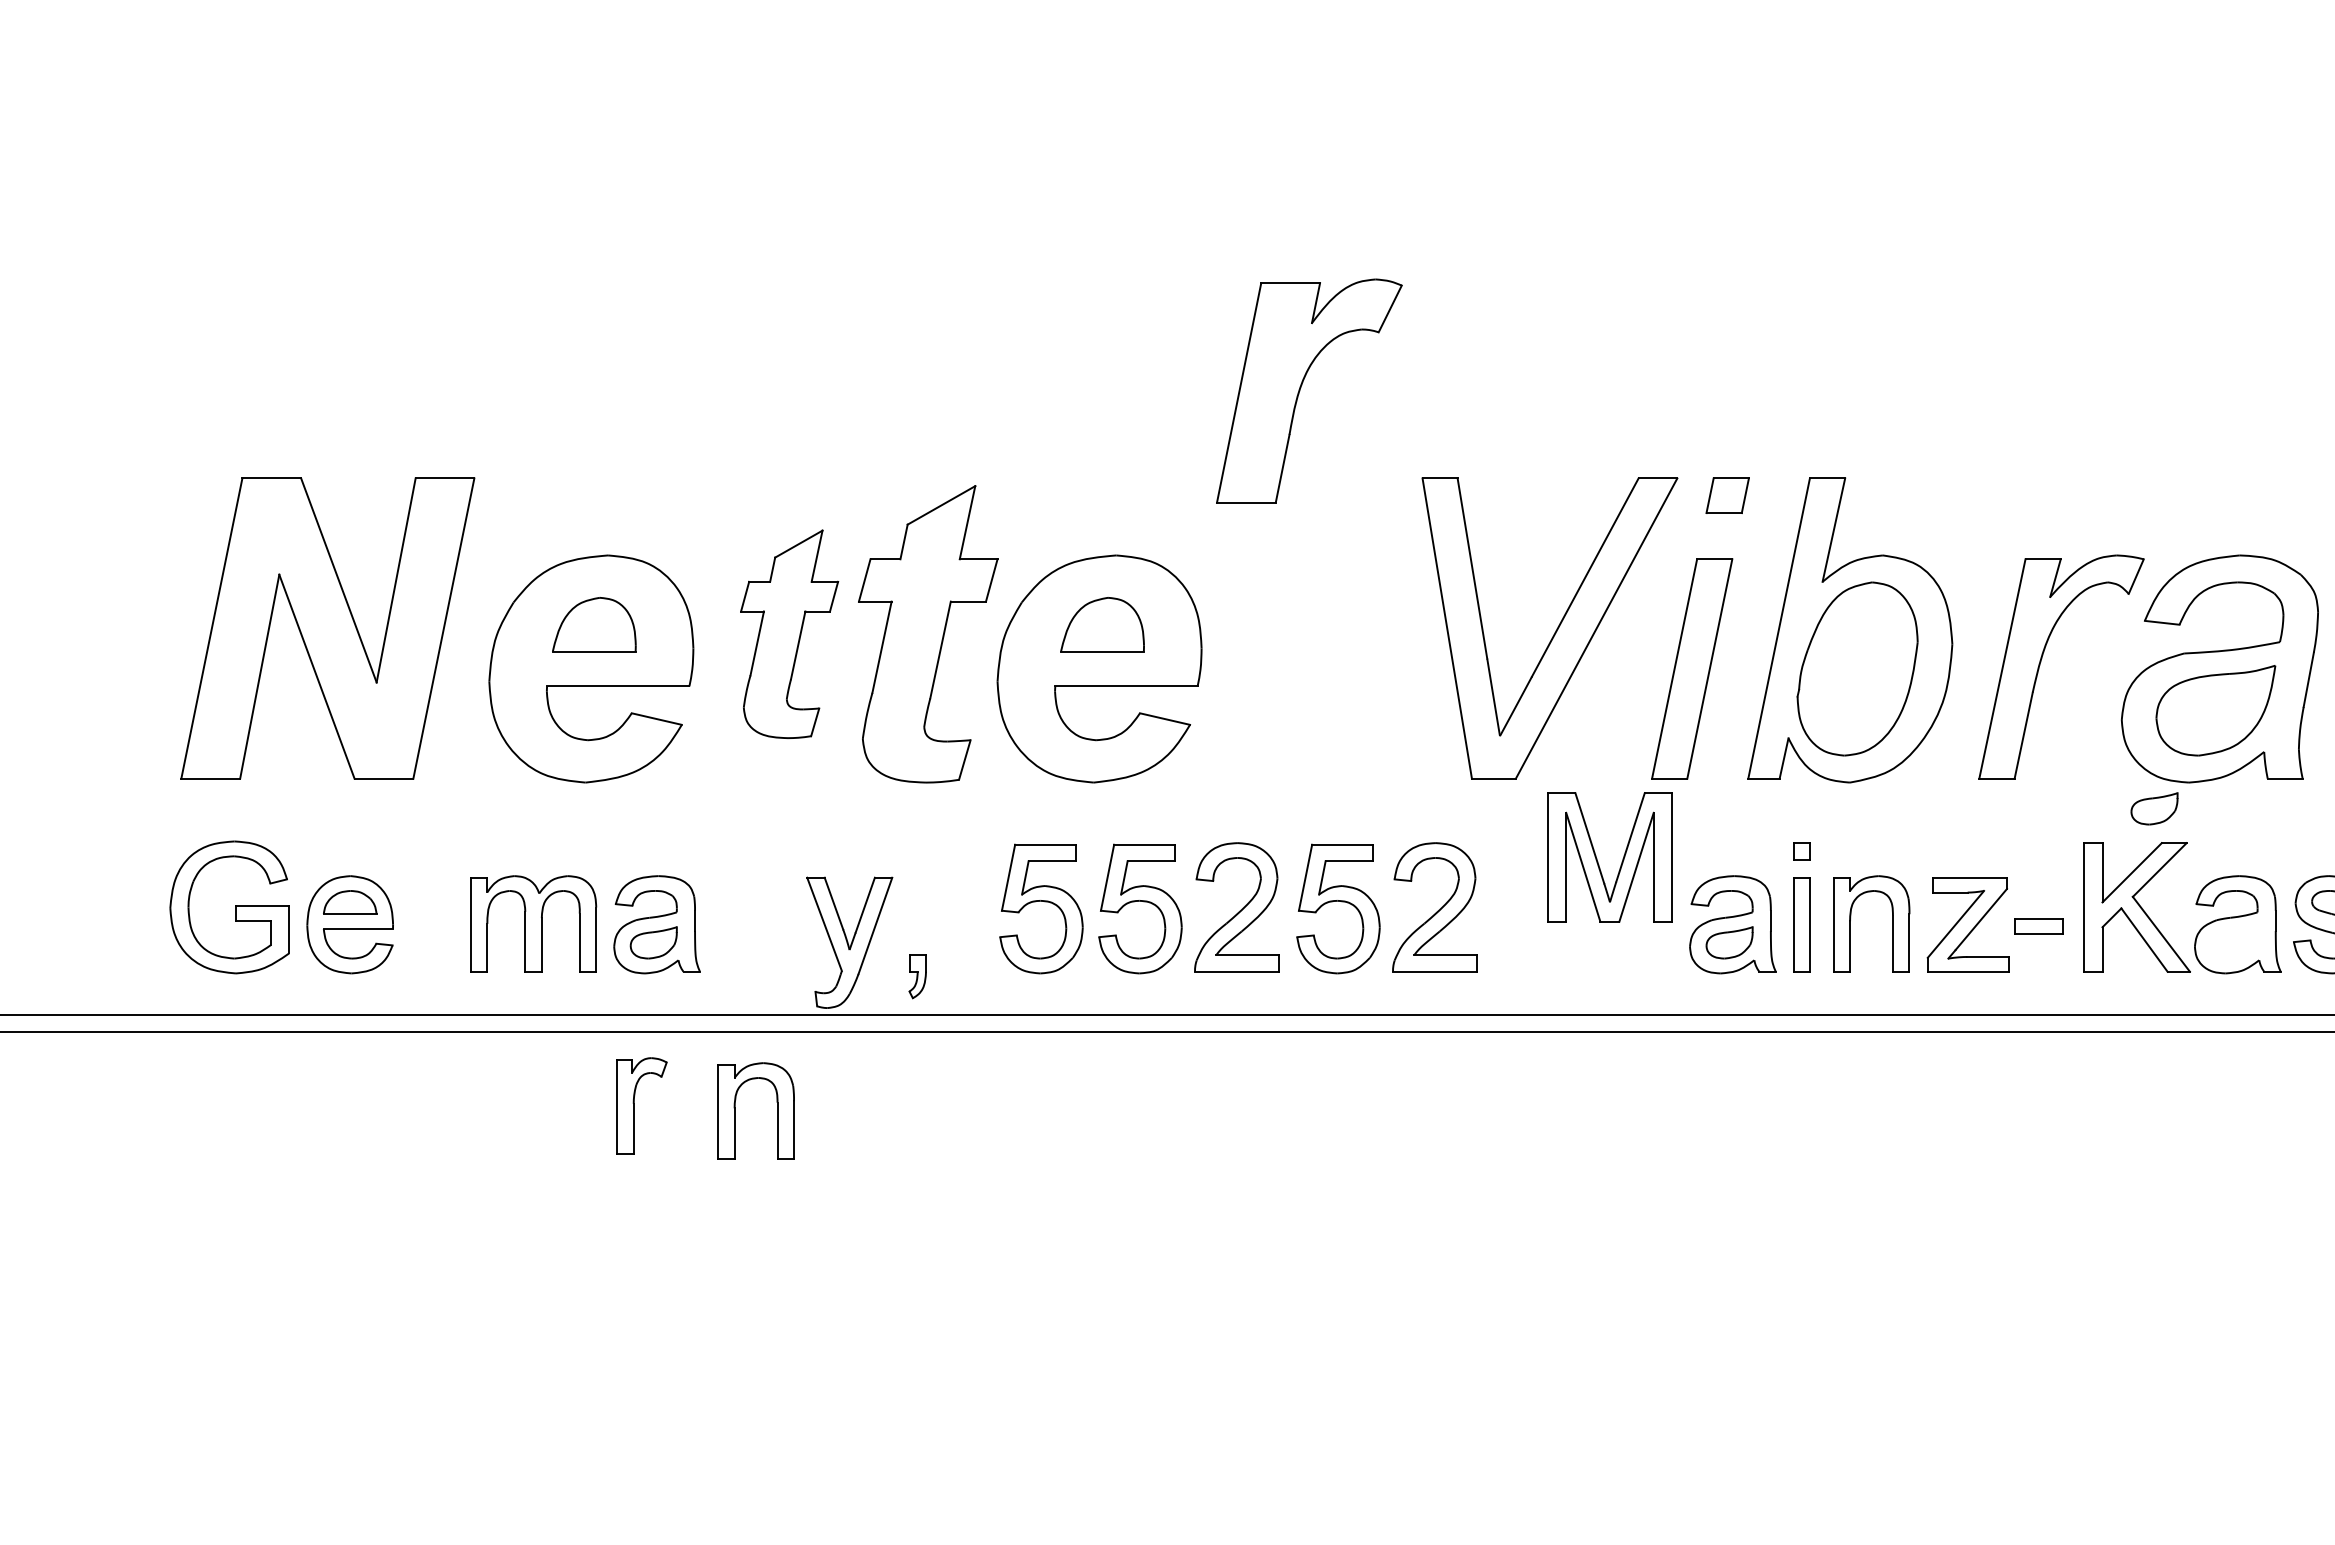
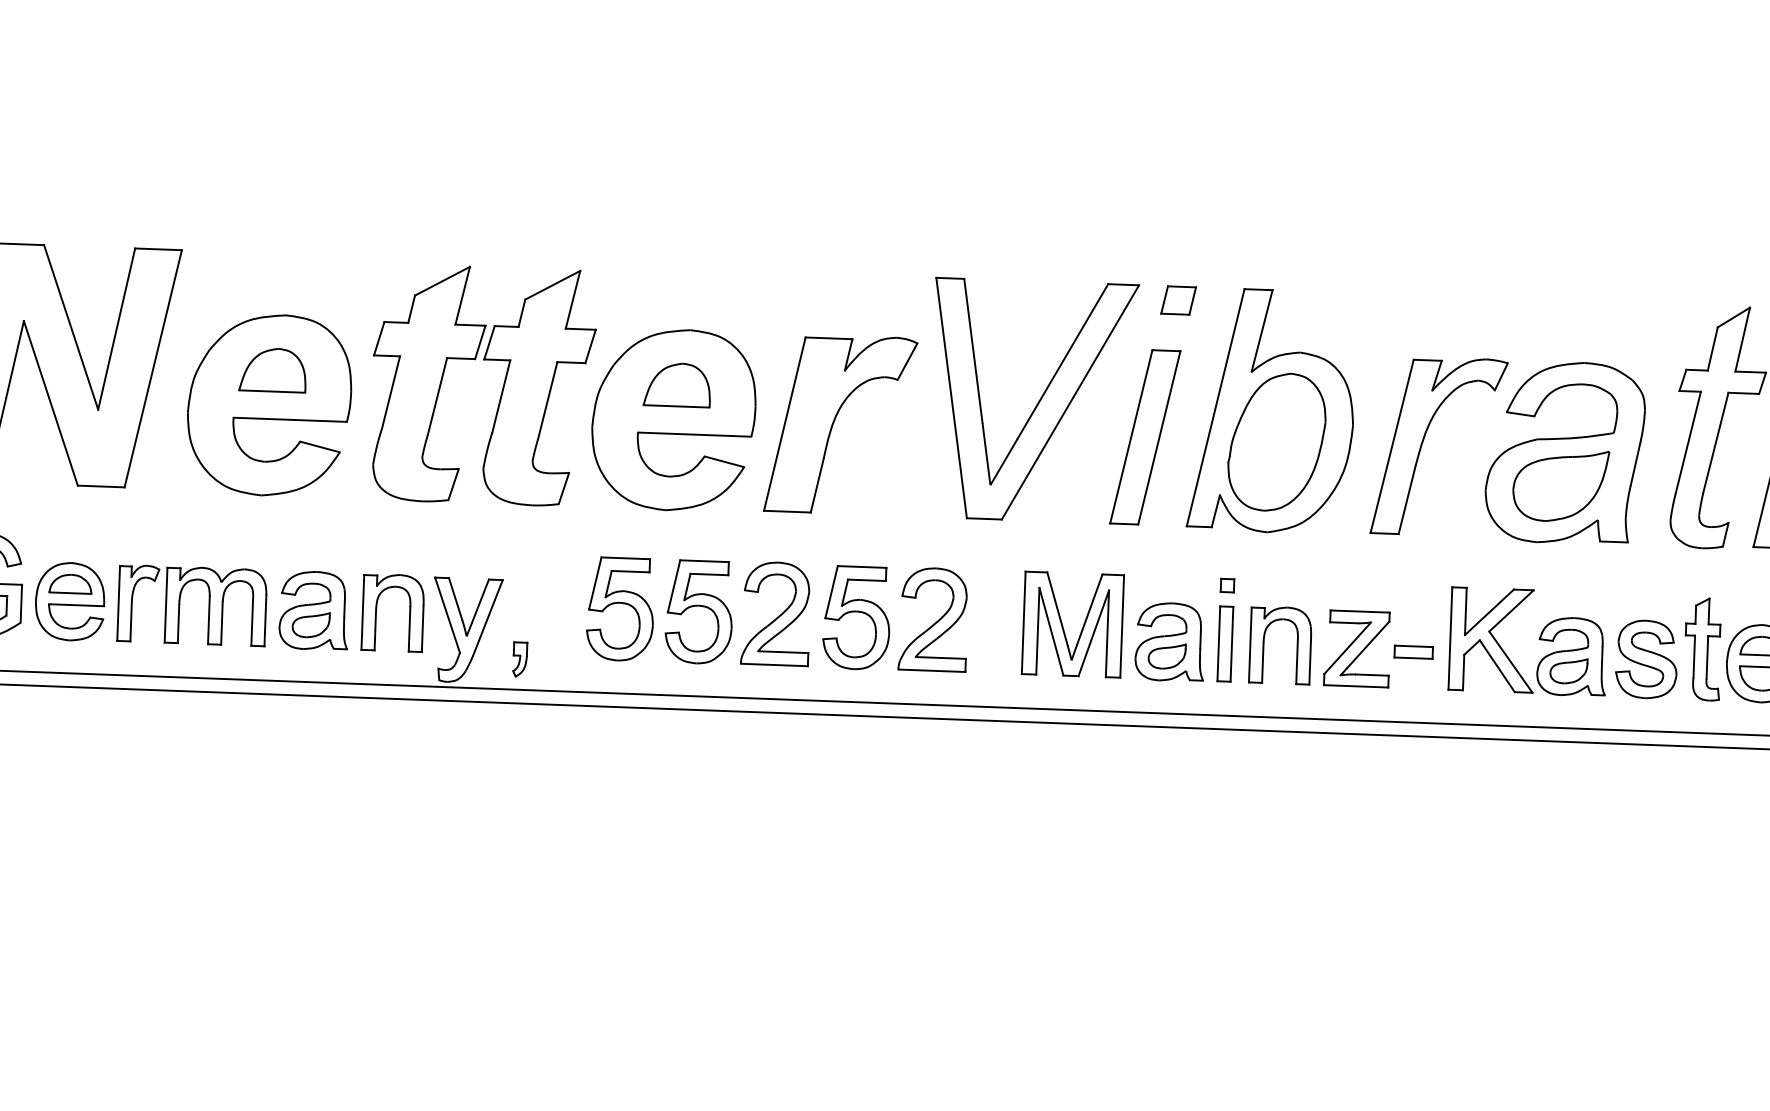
part: (1301, 387) -> (834, 421), moved
part: (789, 634) -> (428, 383), size x1.43
part: (2154, 808) -> (1568, 670), moved
part: (1598, 861) -> (1063, 627), moved
part: (634, 1105) -> (132, 602), moved
part: (735, 1110) -> (376, 611), moved

